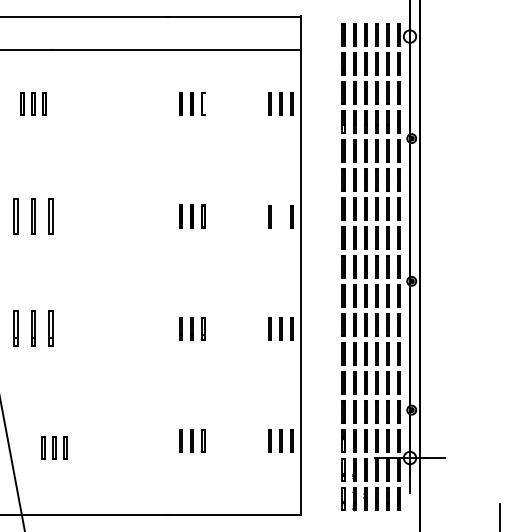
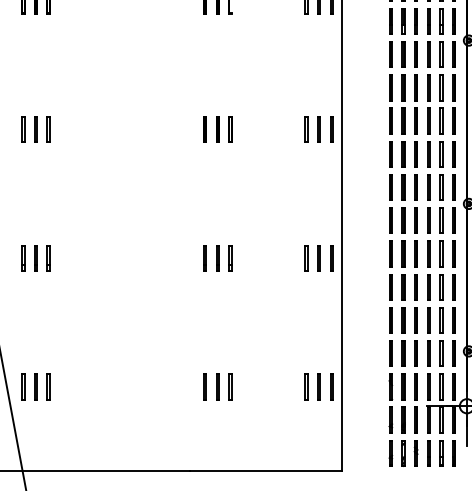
part: (33, 216) -> (35, 129), size x0.62
line: (280, 216) -> (318, 129), added
part: (33, 328) -> (35, 257), size x0.62
part: (54, 447) -> (35, 386), moved

